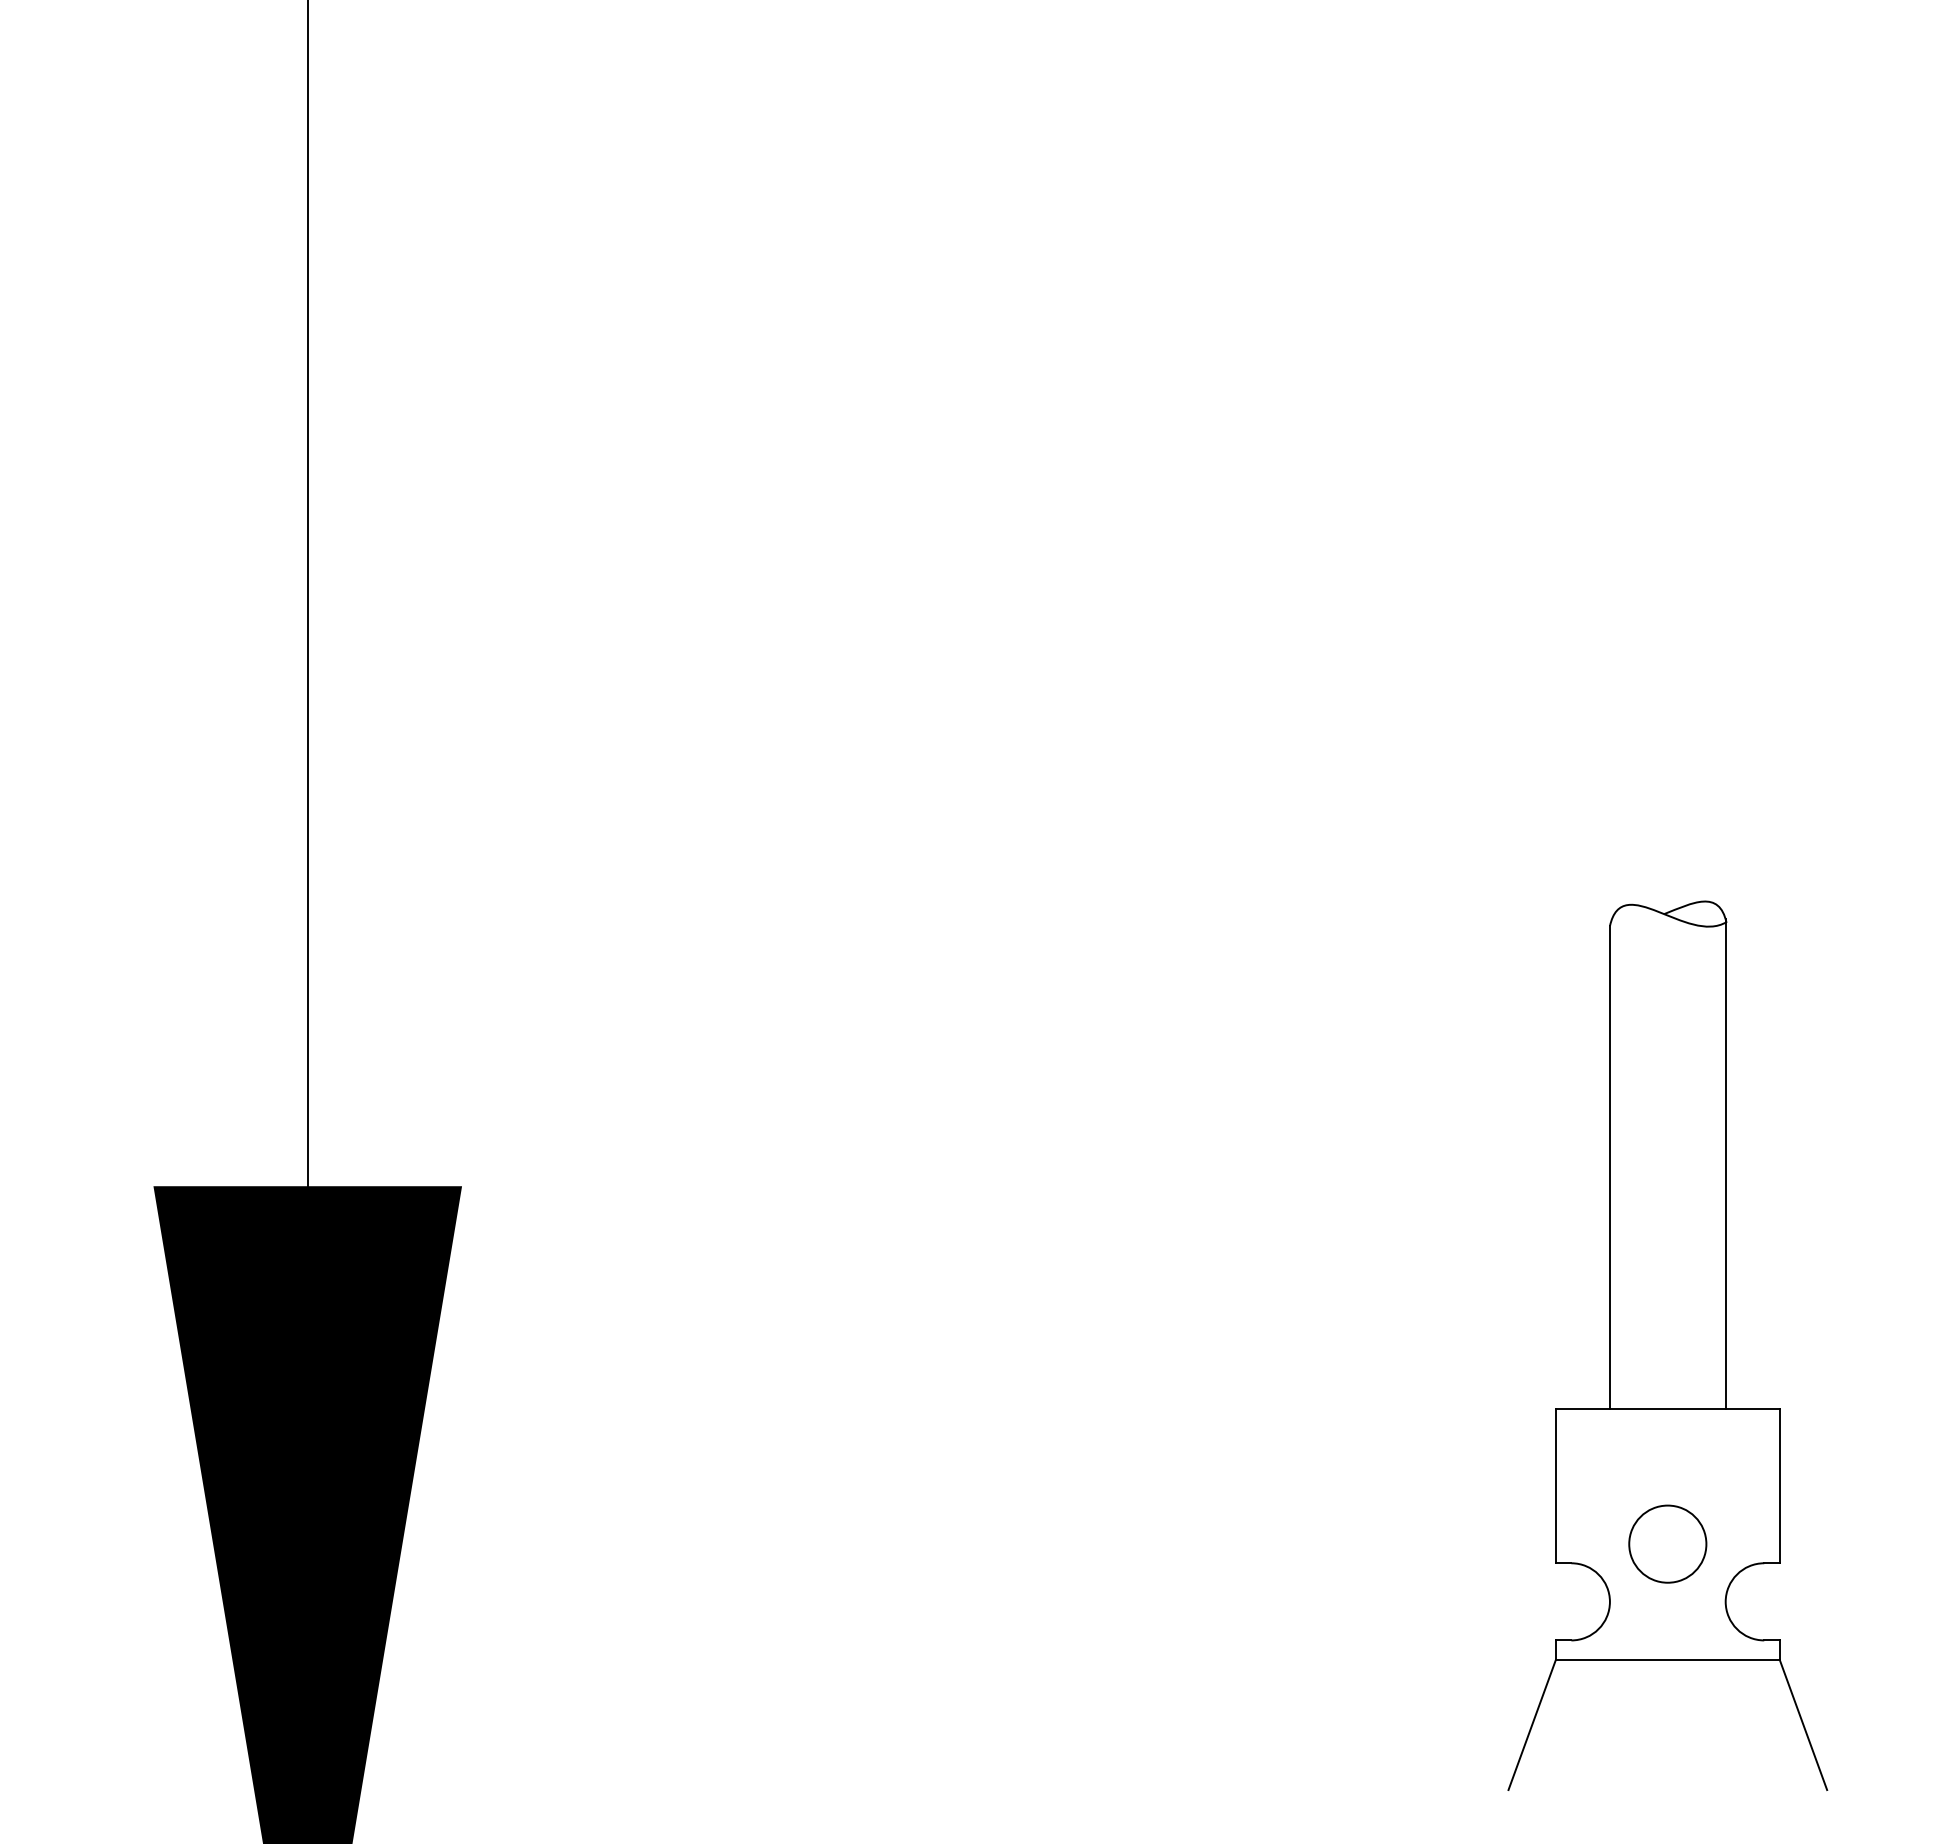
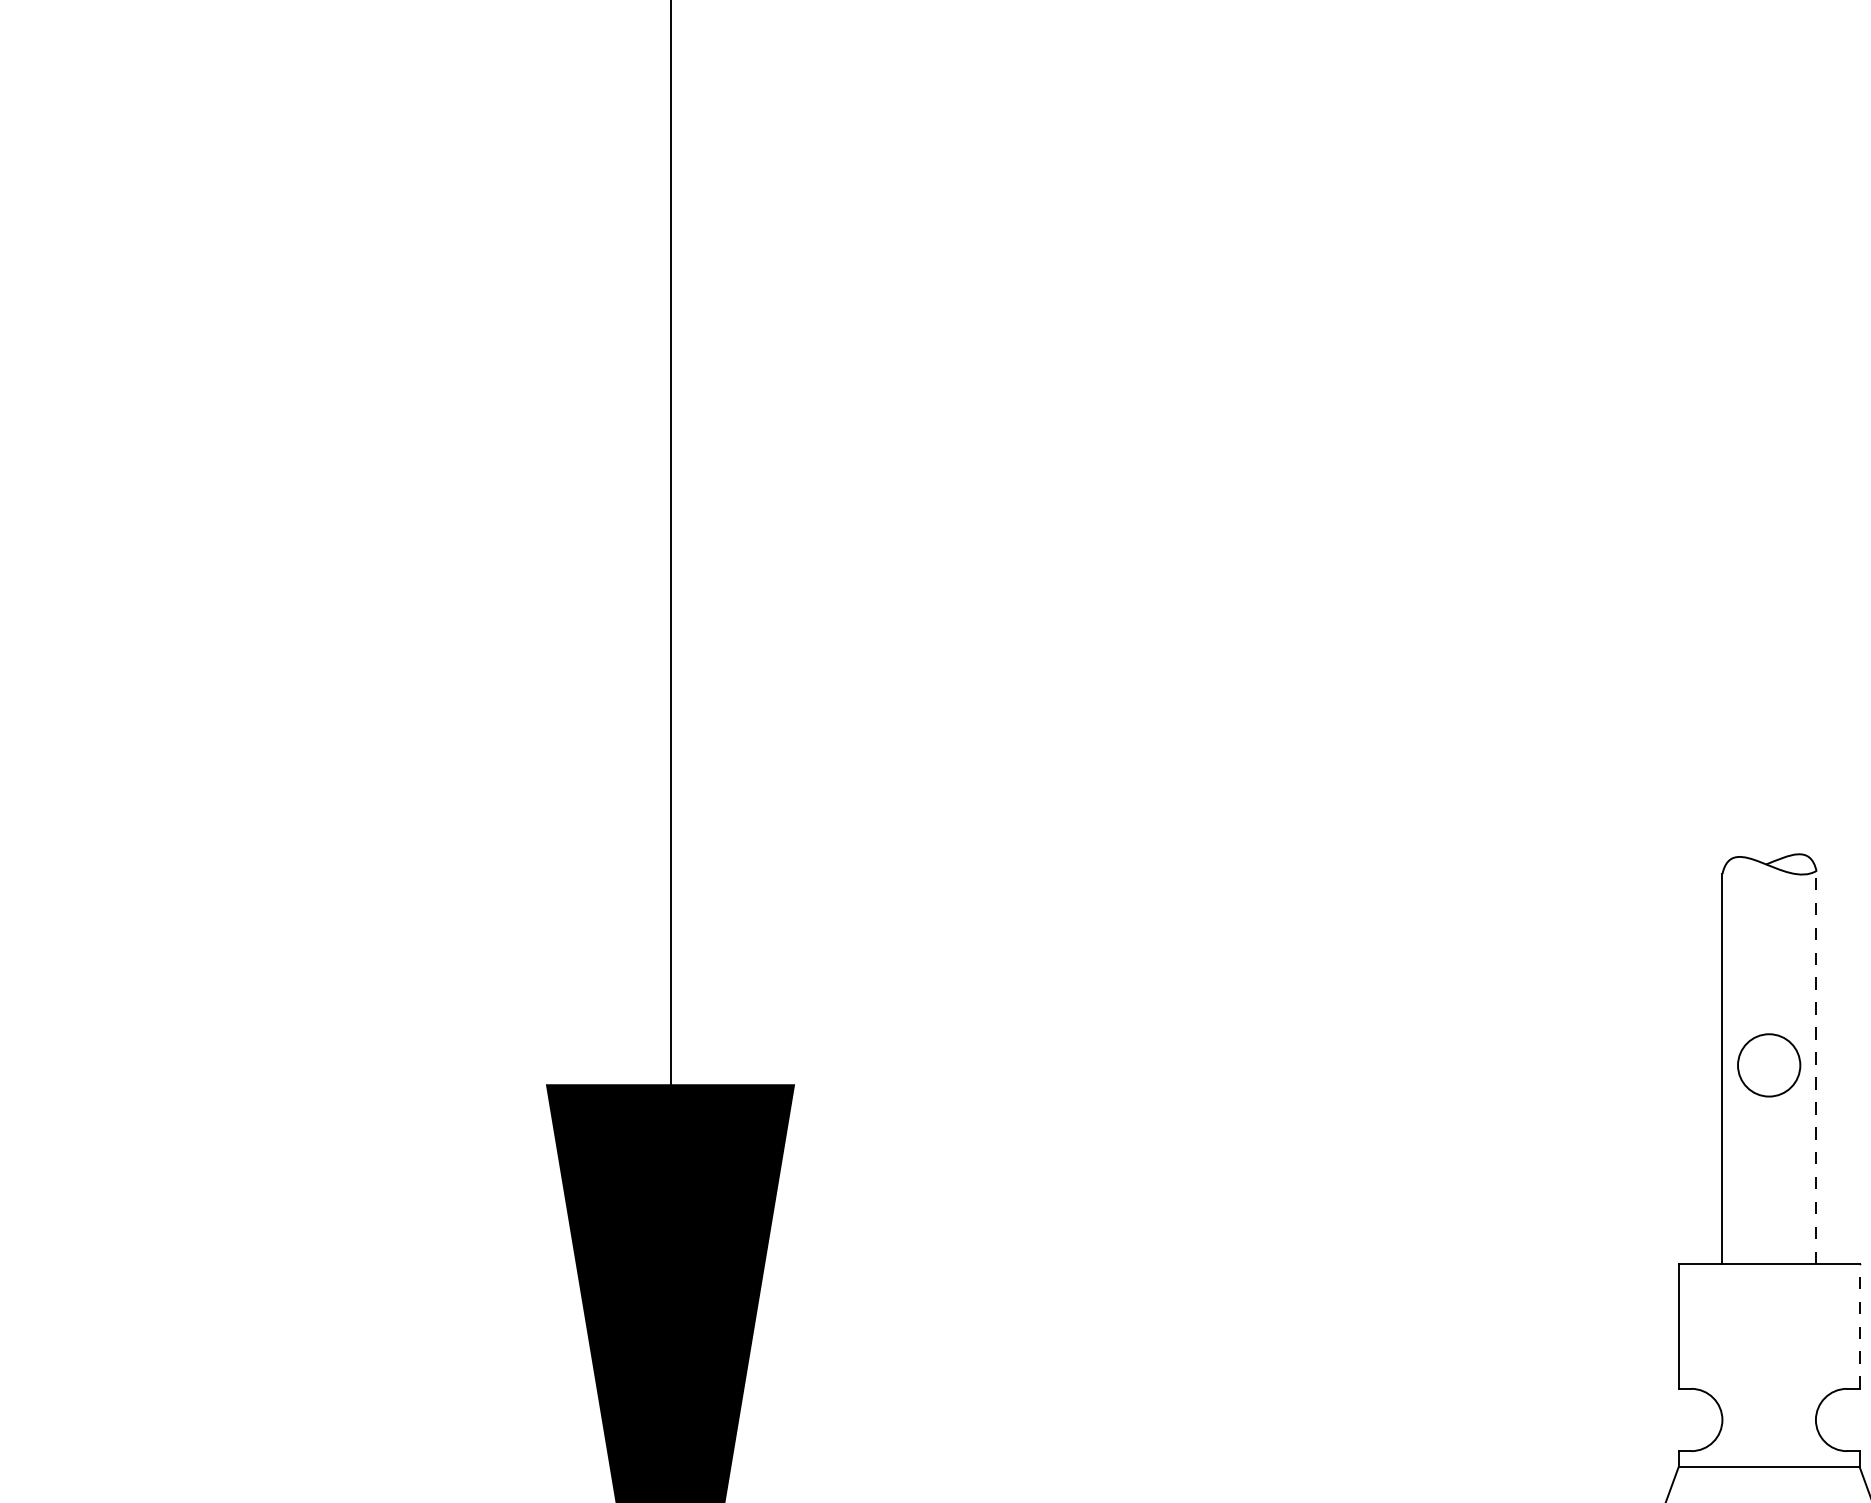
line: (1725, 1164) -> (1815, 1066), solid -> dashed
line: (1779, 1486) -> (1859, 1326), solid -> dashed
circle: (1668, 1544) -> (1769, 1065), moved

